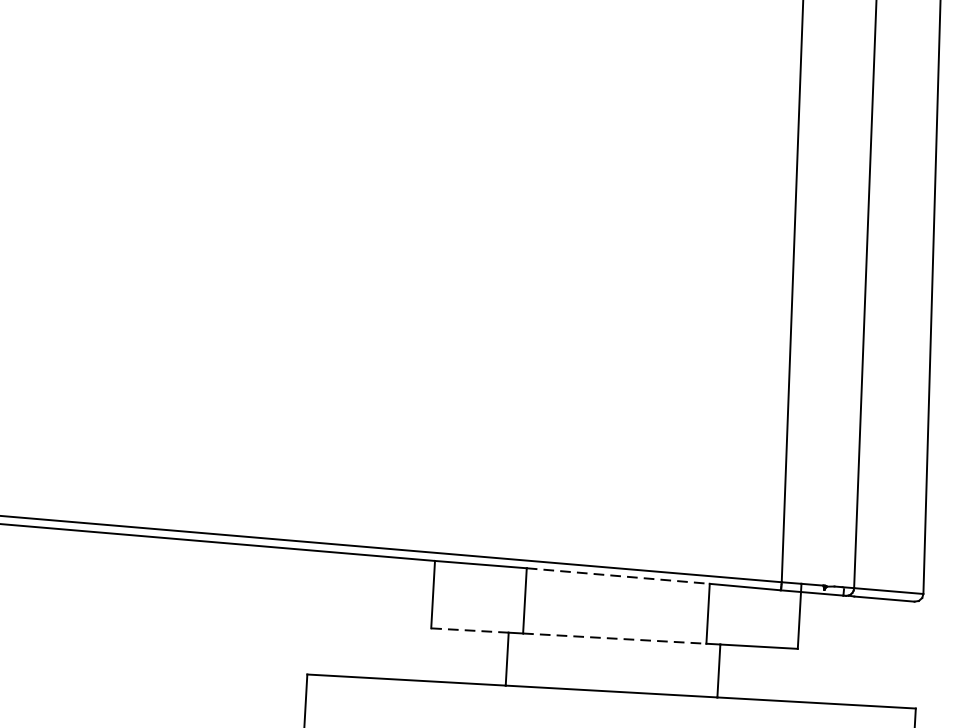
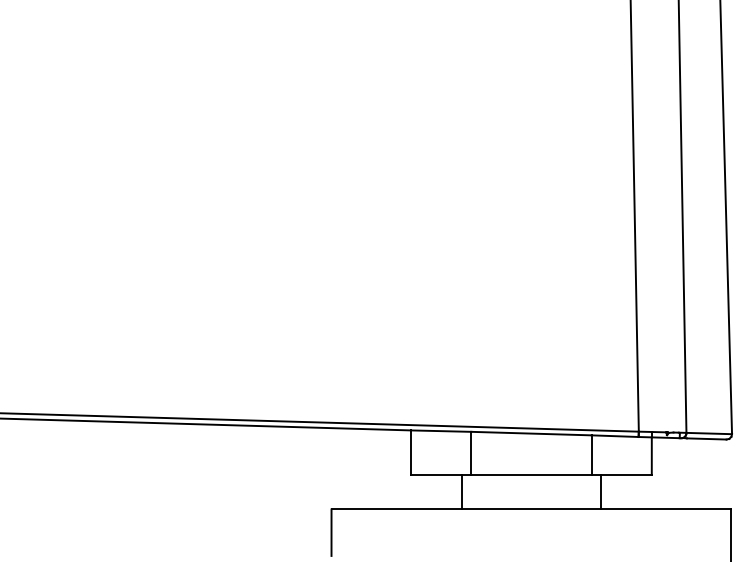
line: (619, 575) -> (532, 433), dashed -> solid
line: (470, 630) -> (436, 474), dashed -> solid
line: (616, 638) -> (532, 474), dashed -> solid

